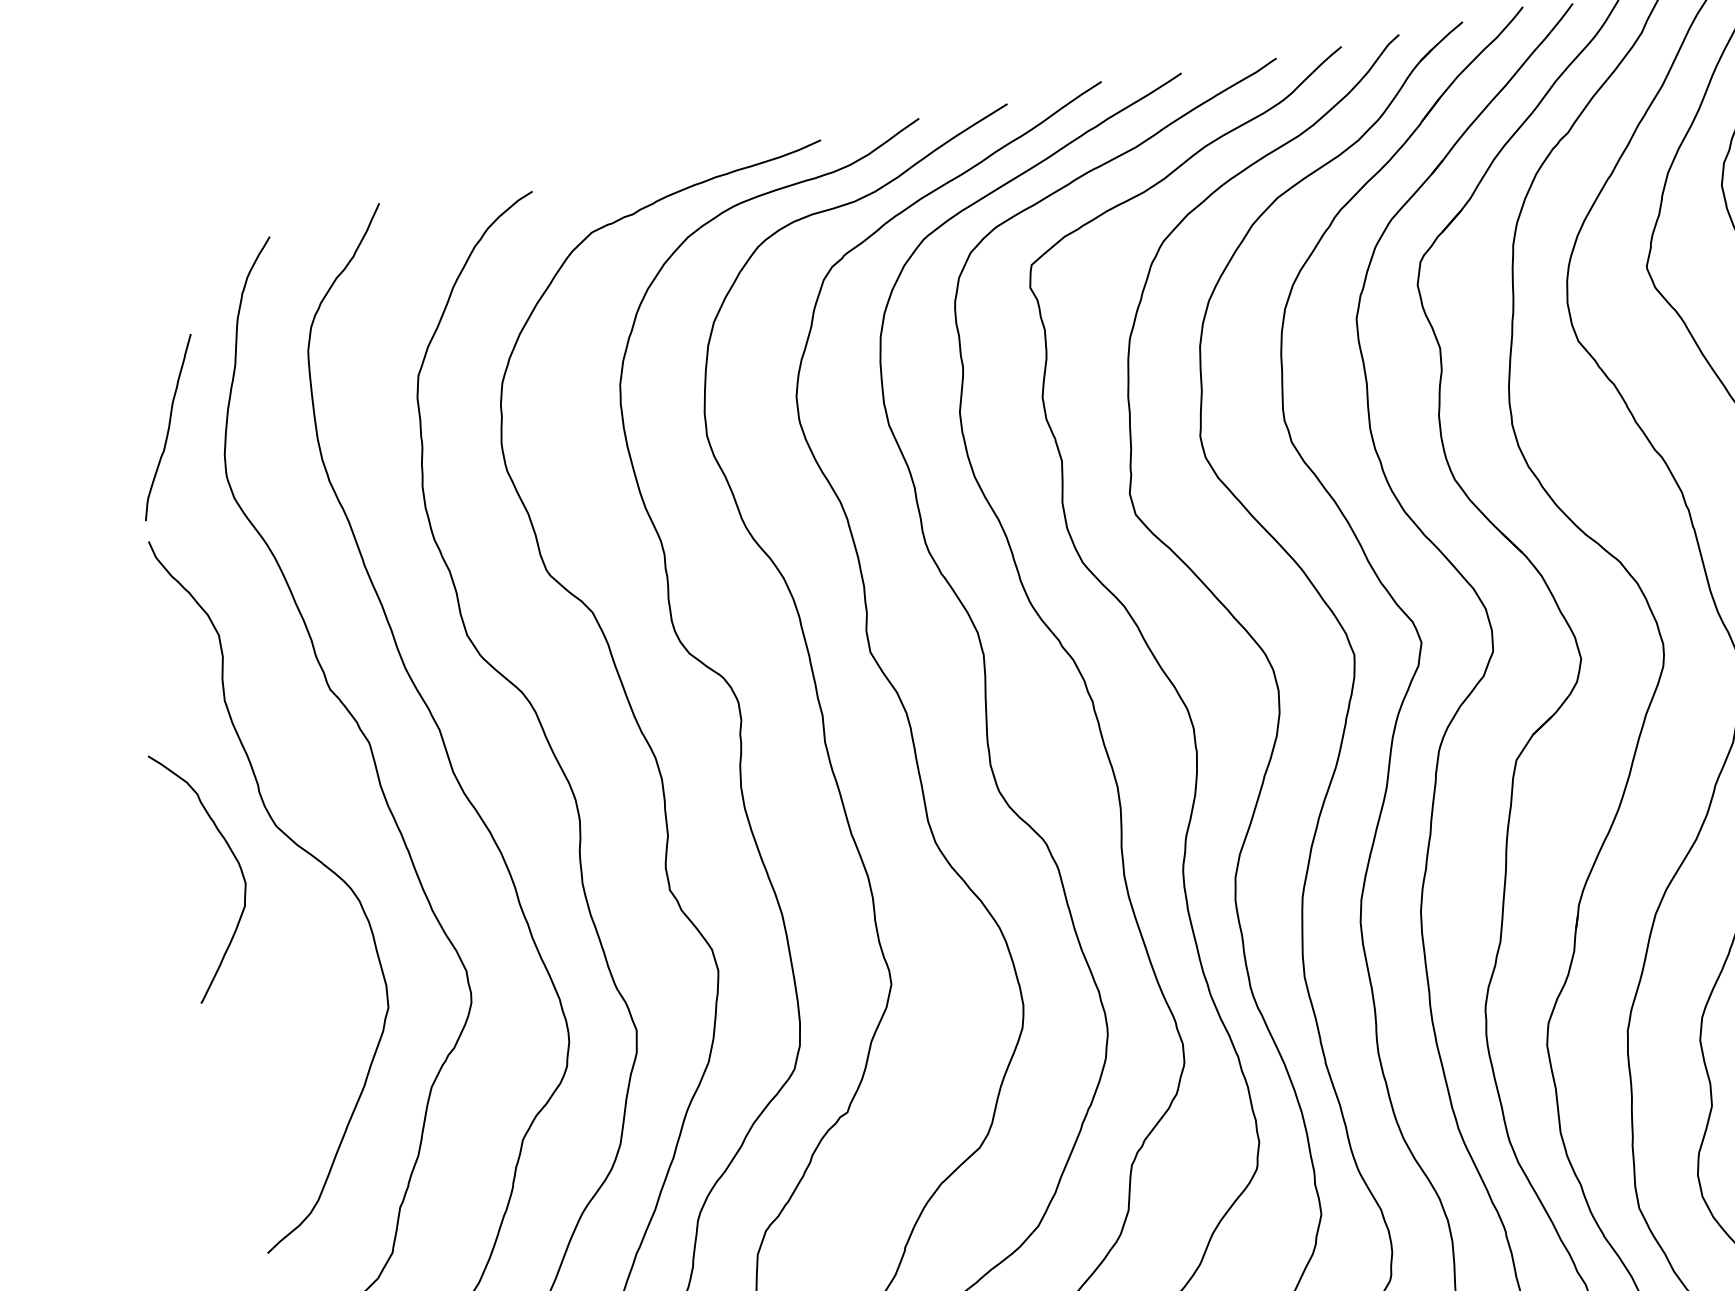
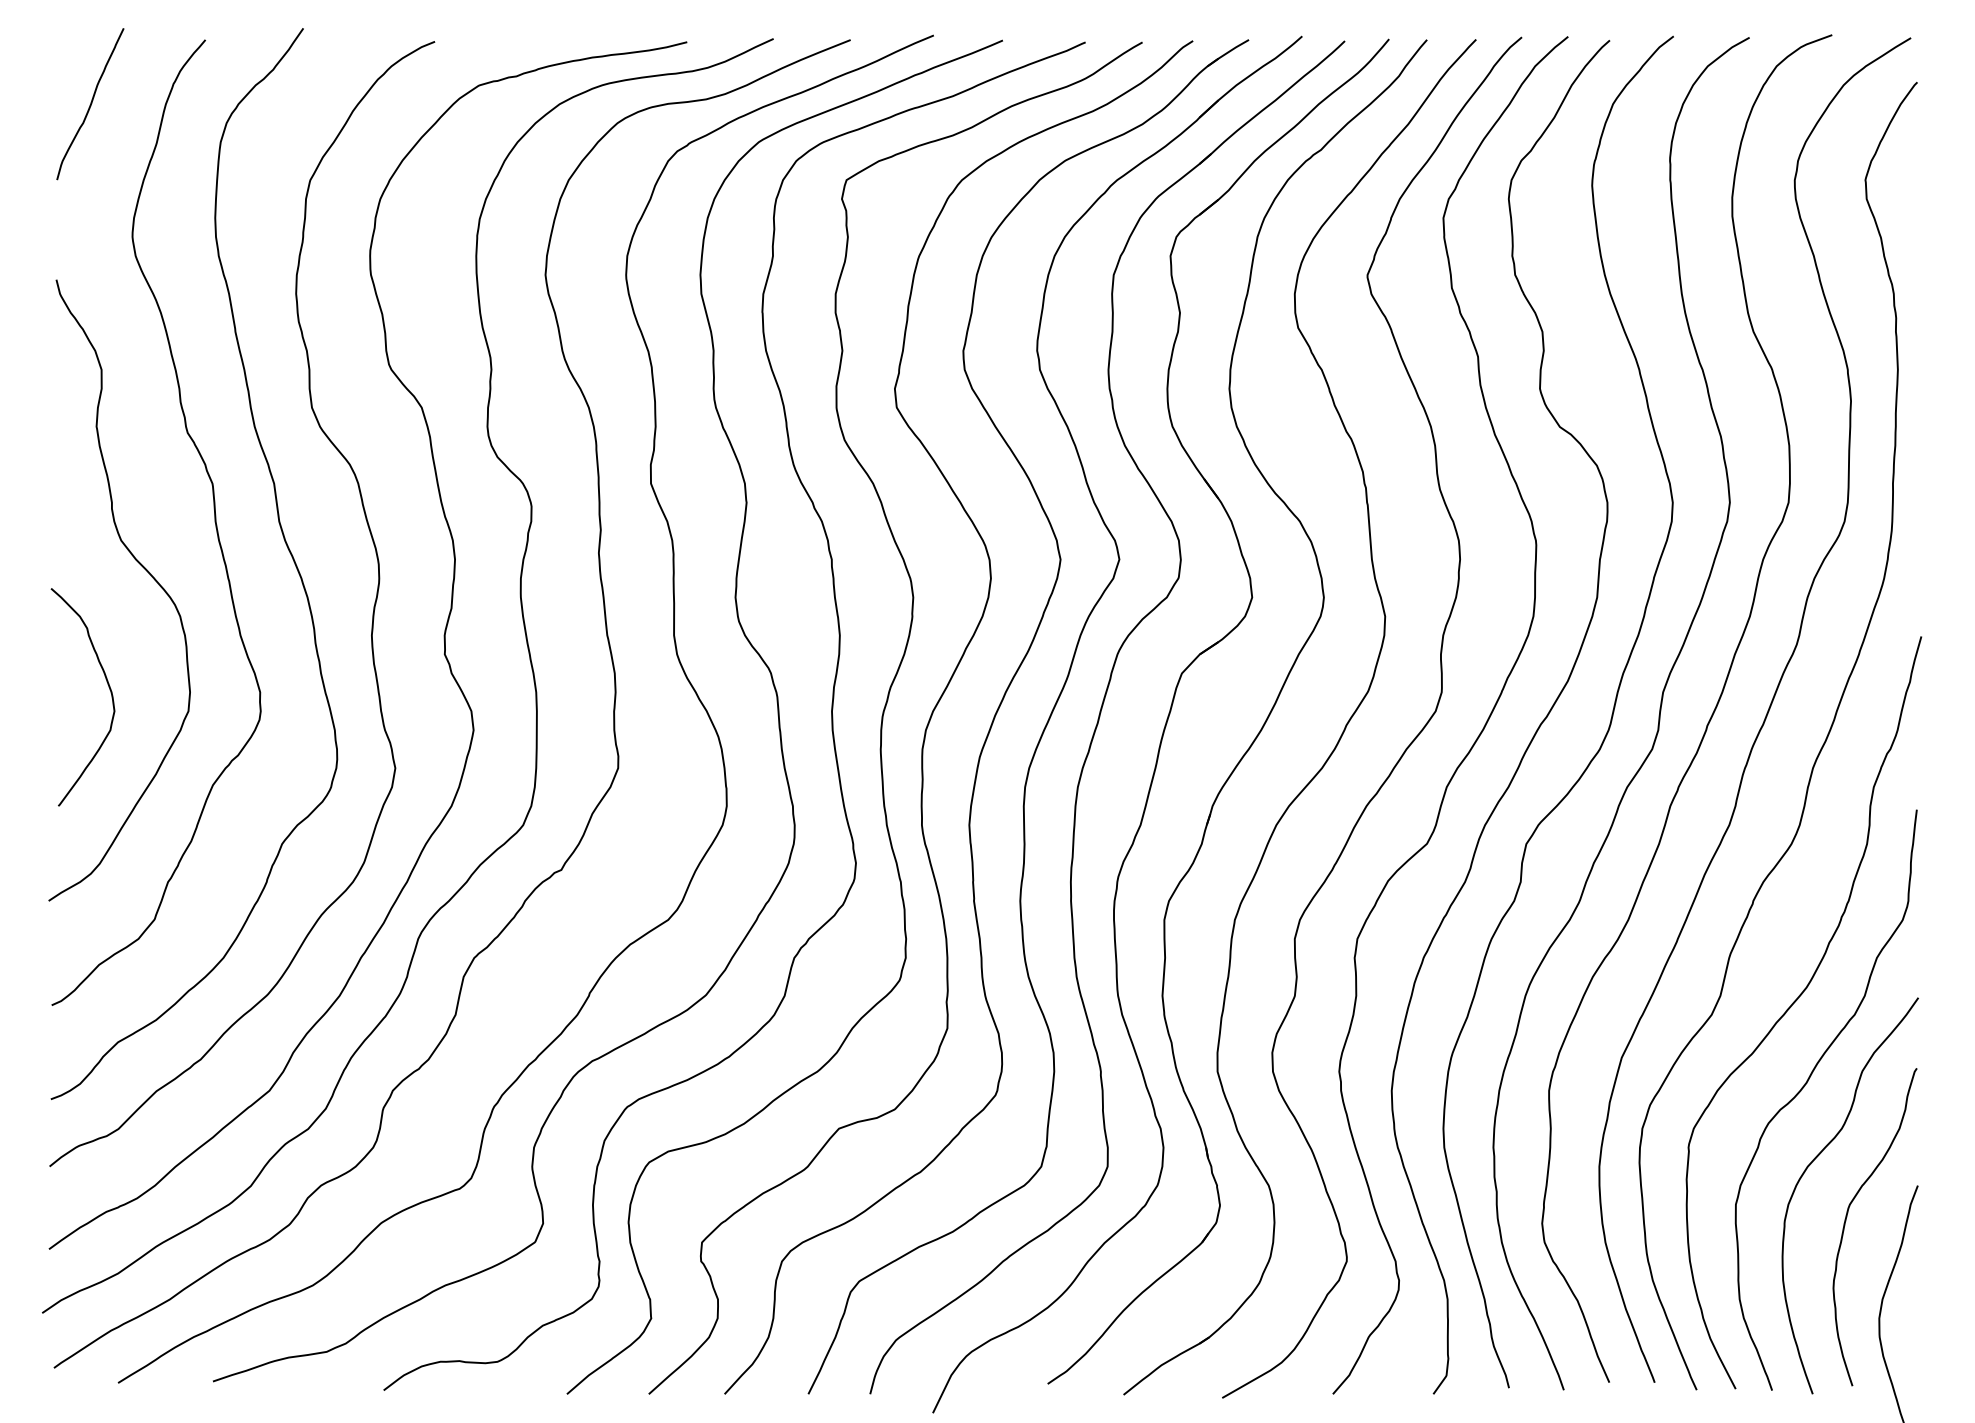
curve: (168, 427) -> (90, 104), moved
curve: (233, 857) -> (108, 687), moved

